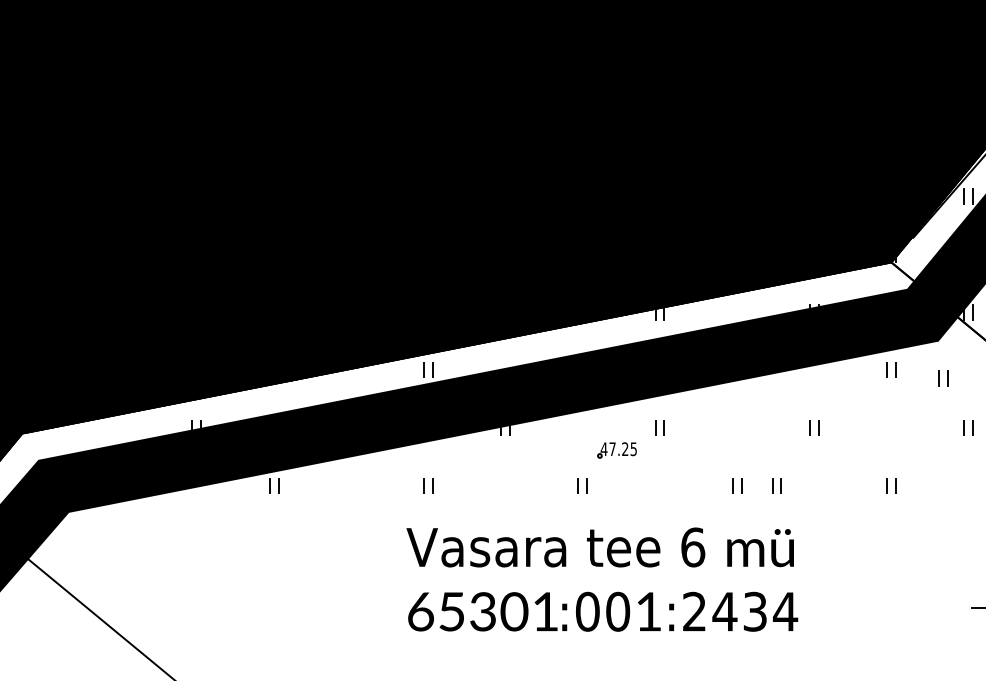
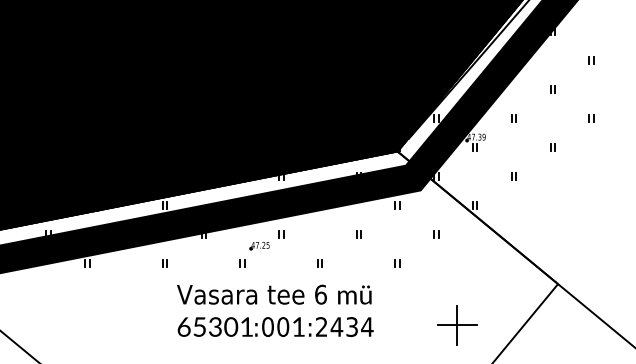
part: (943, 377) -> (423, 209), removed
part: (775, 485) -> (339, 263), removed
text: (602, 578) -> (275, 310), moved

